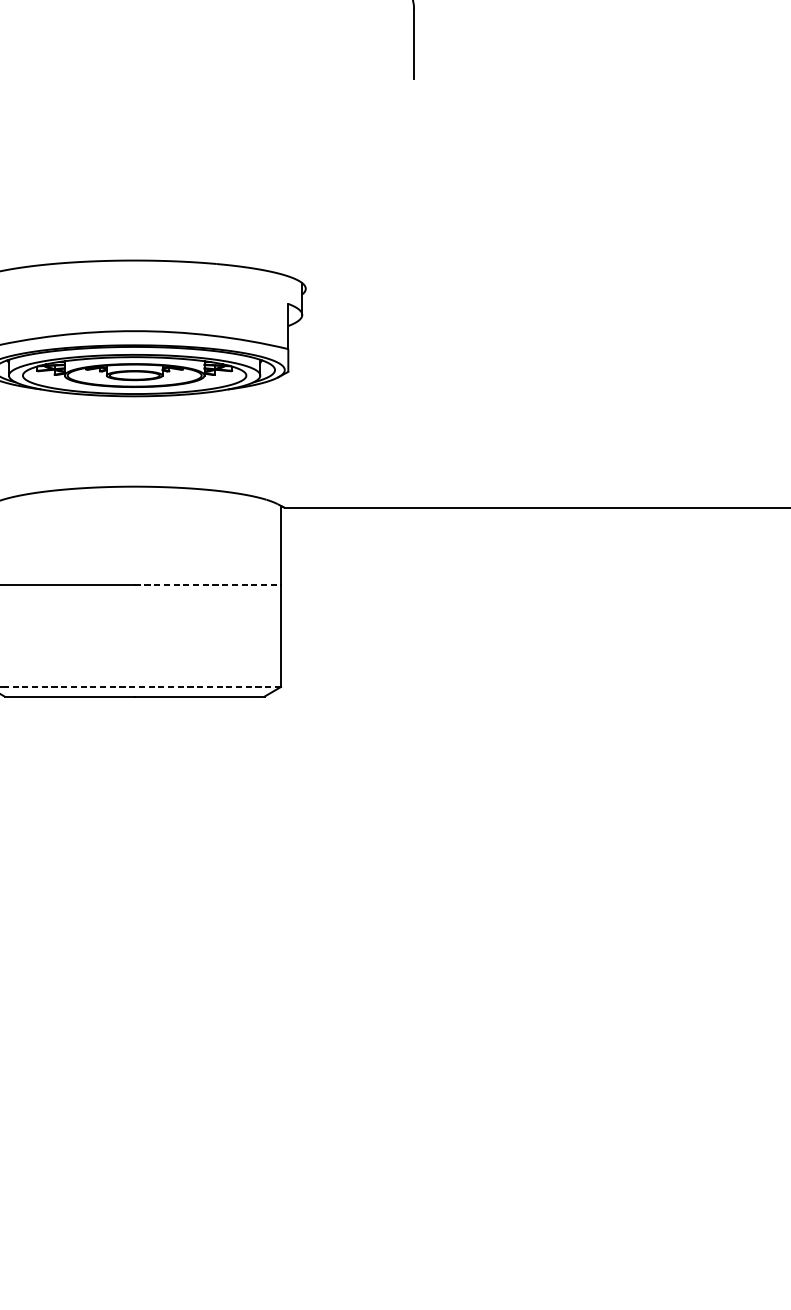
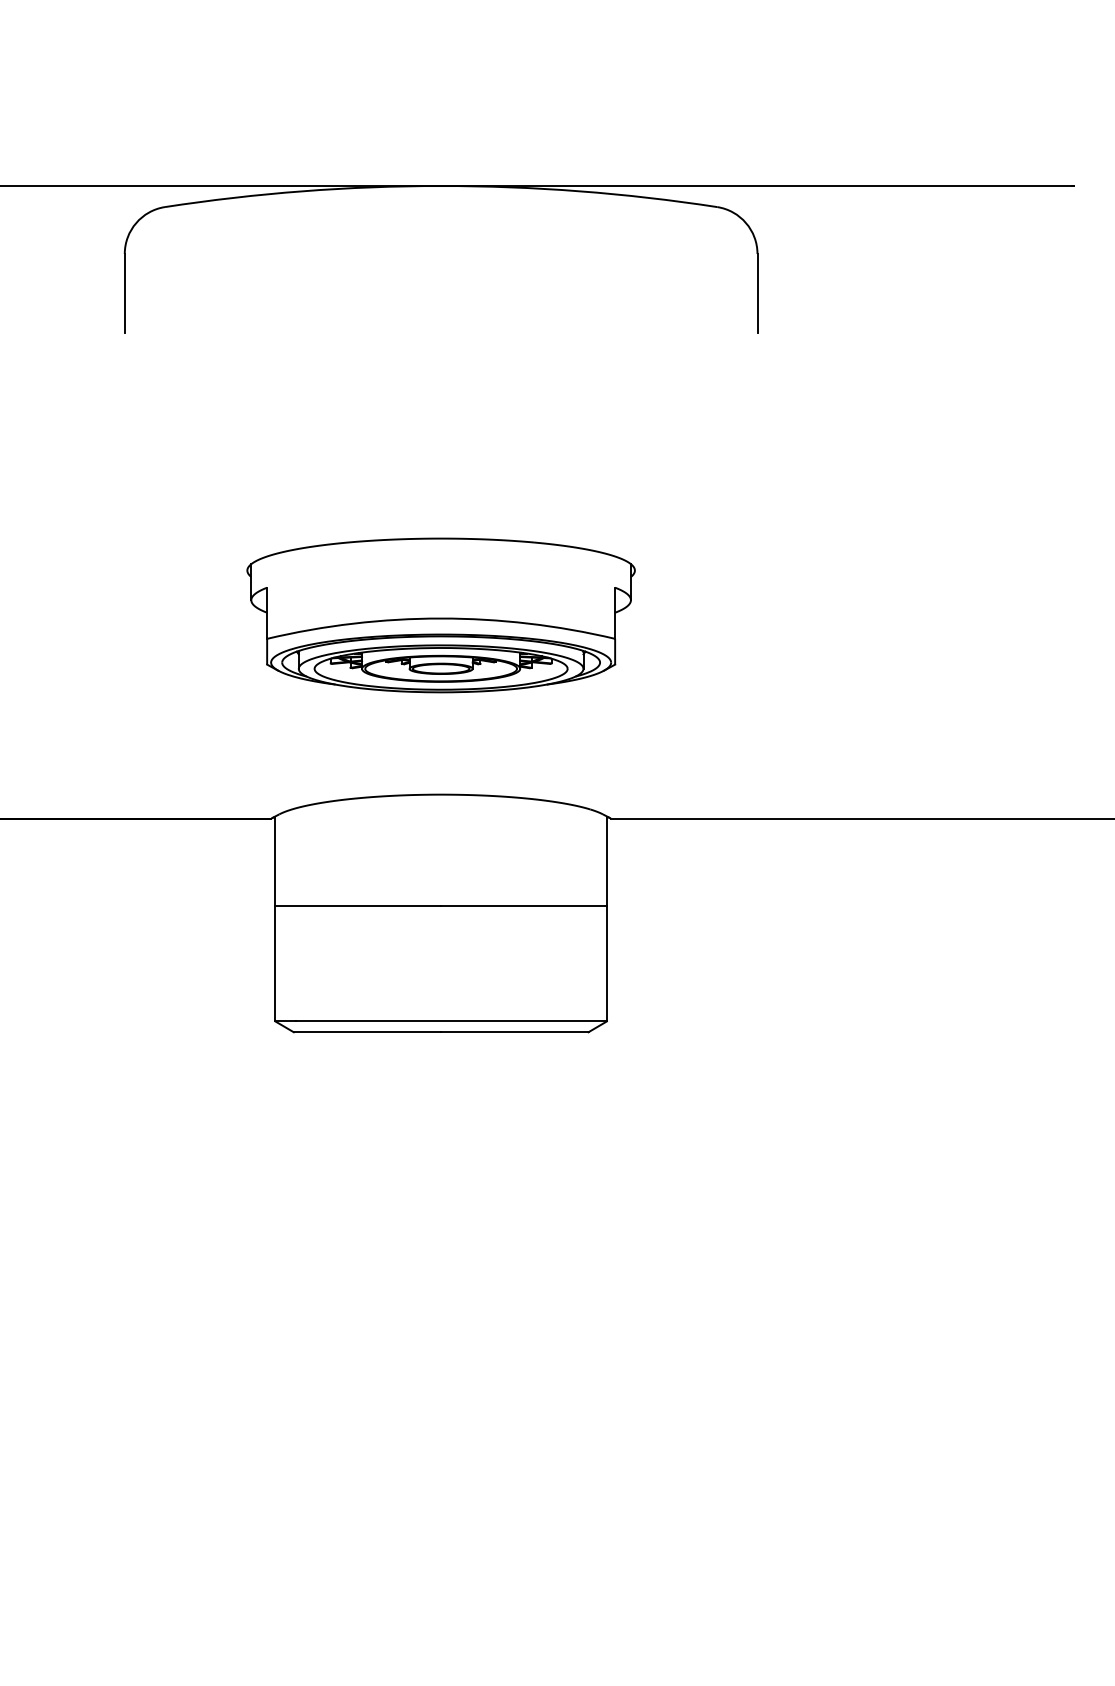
line: (208, 584) -> (524, 905), dashed -> solid
line: (143, 687) -> (451, 1021), dashed -> solid

